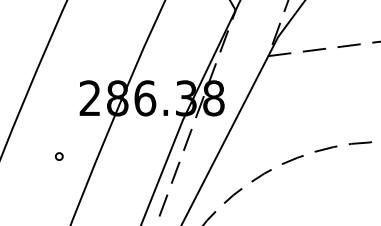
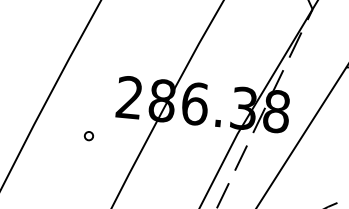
part: (59, 156) -> (89, 136), moved

